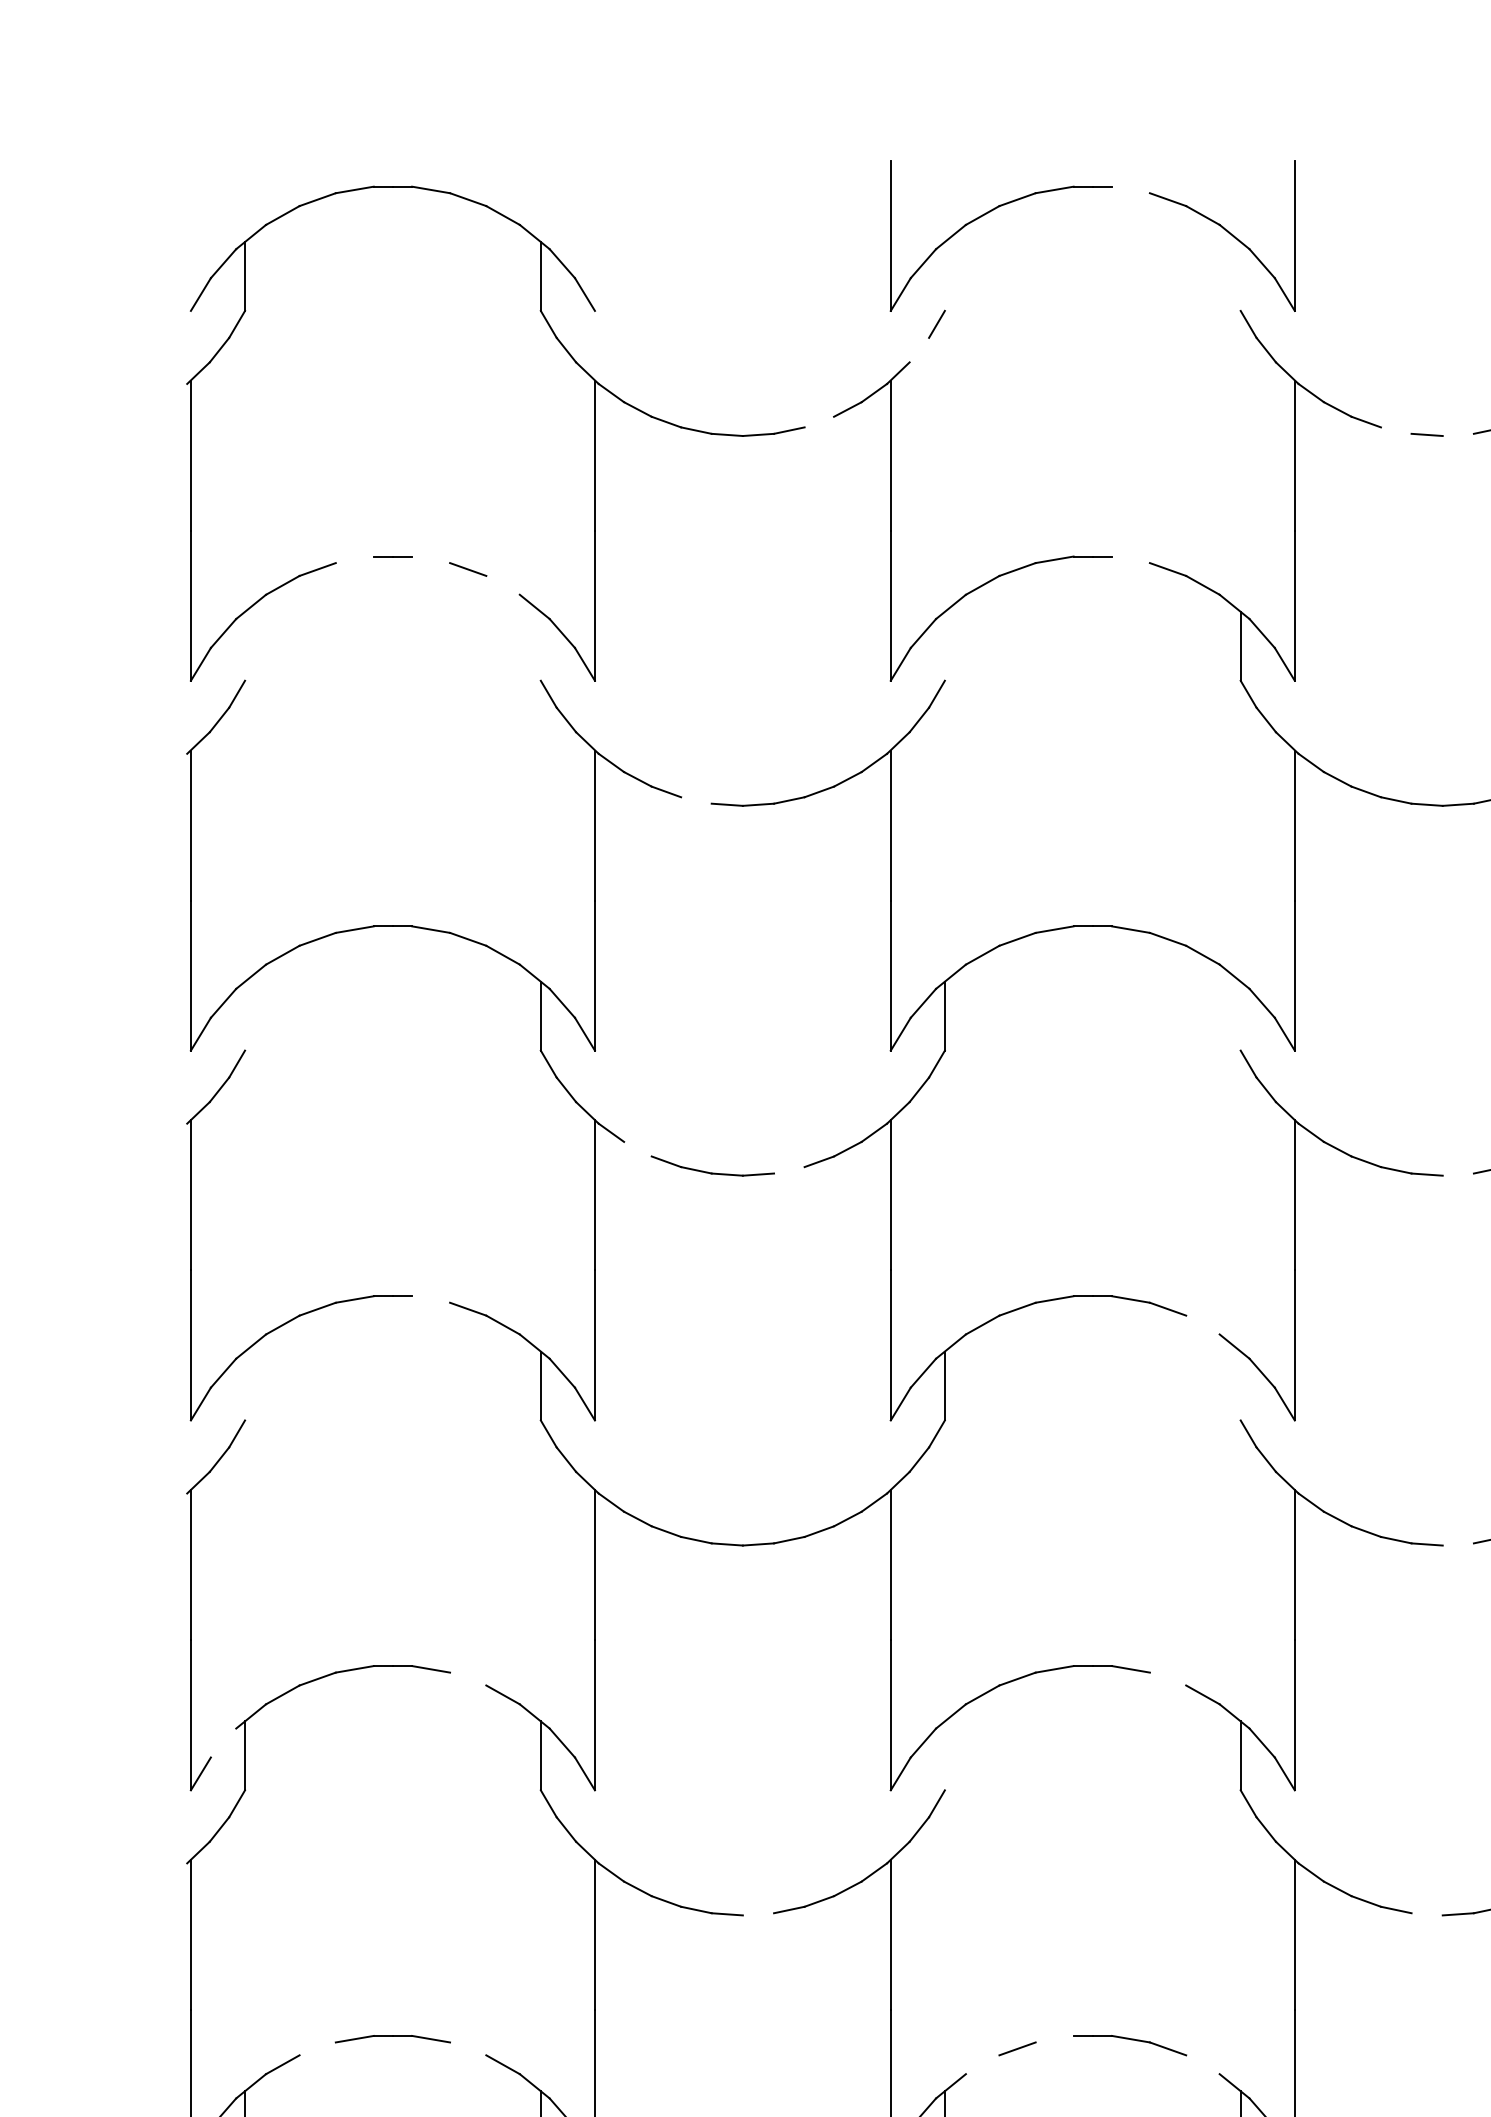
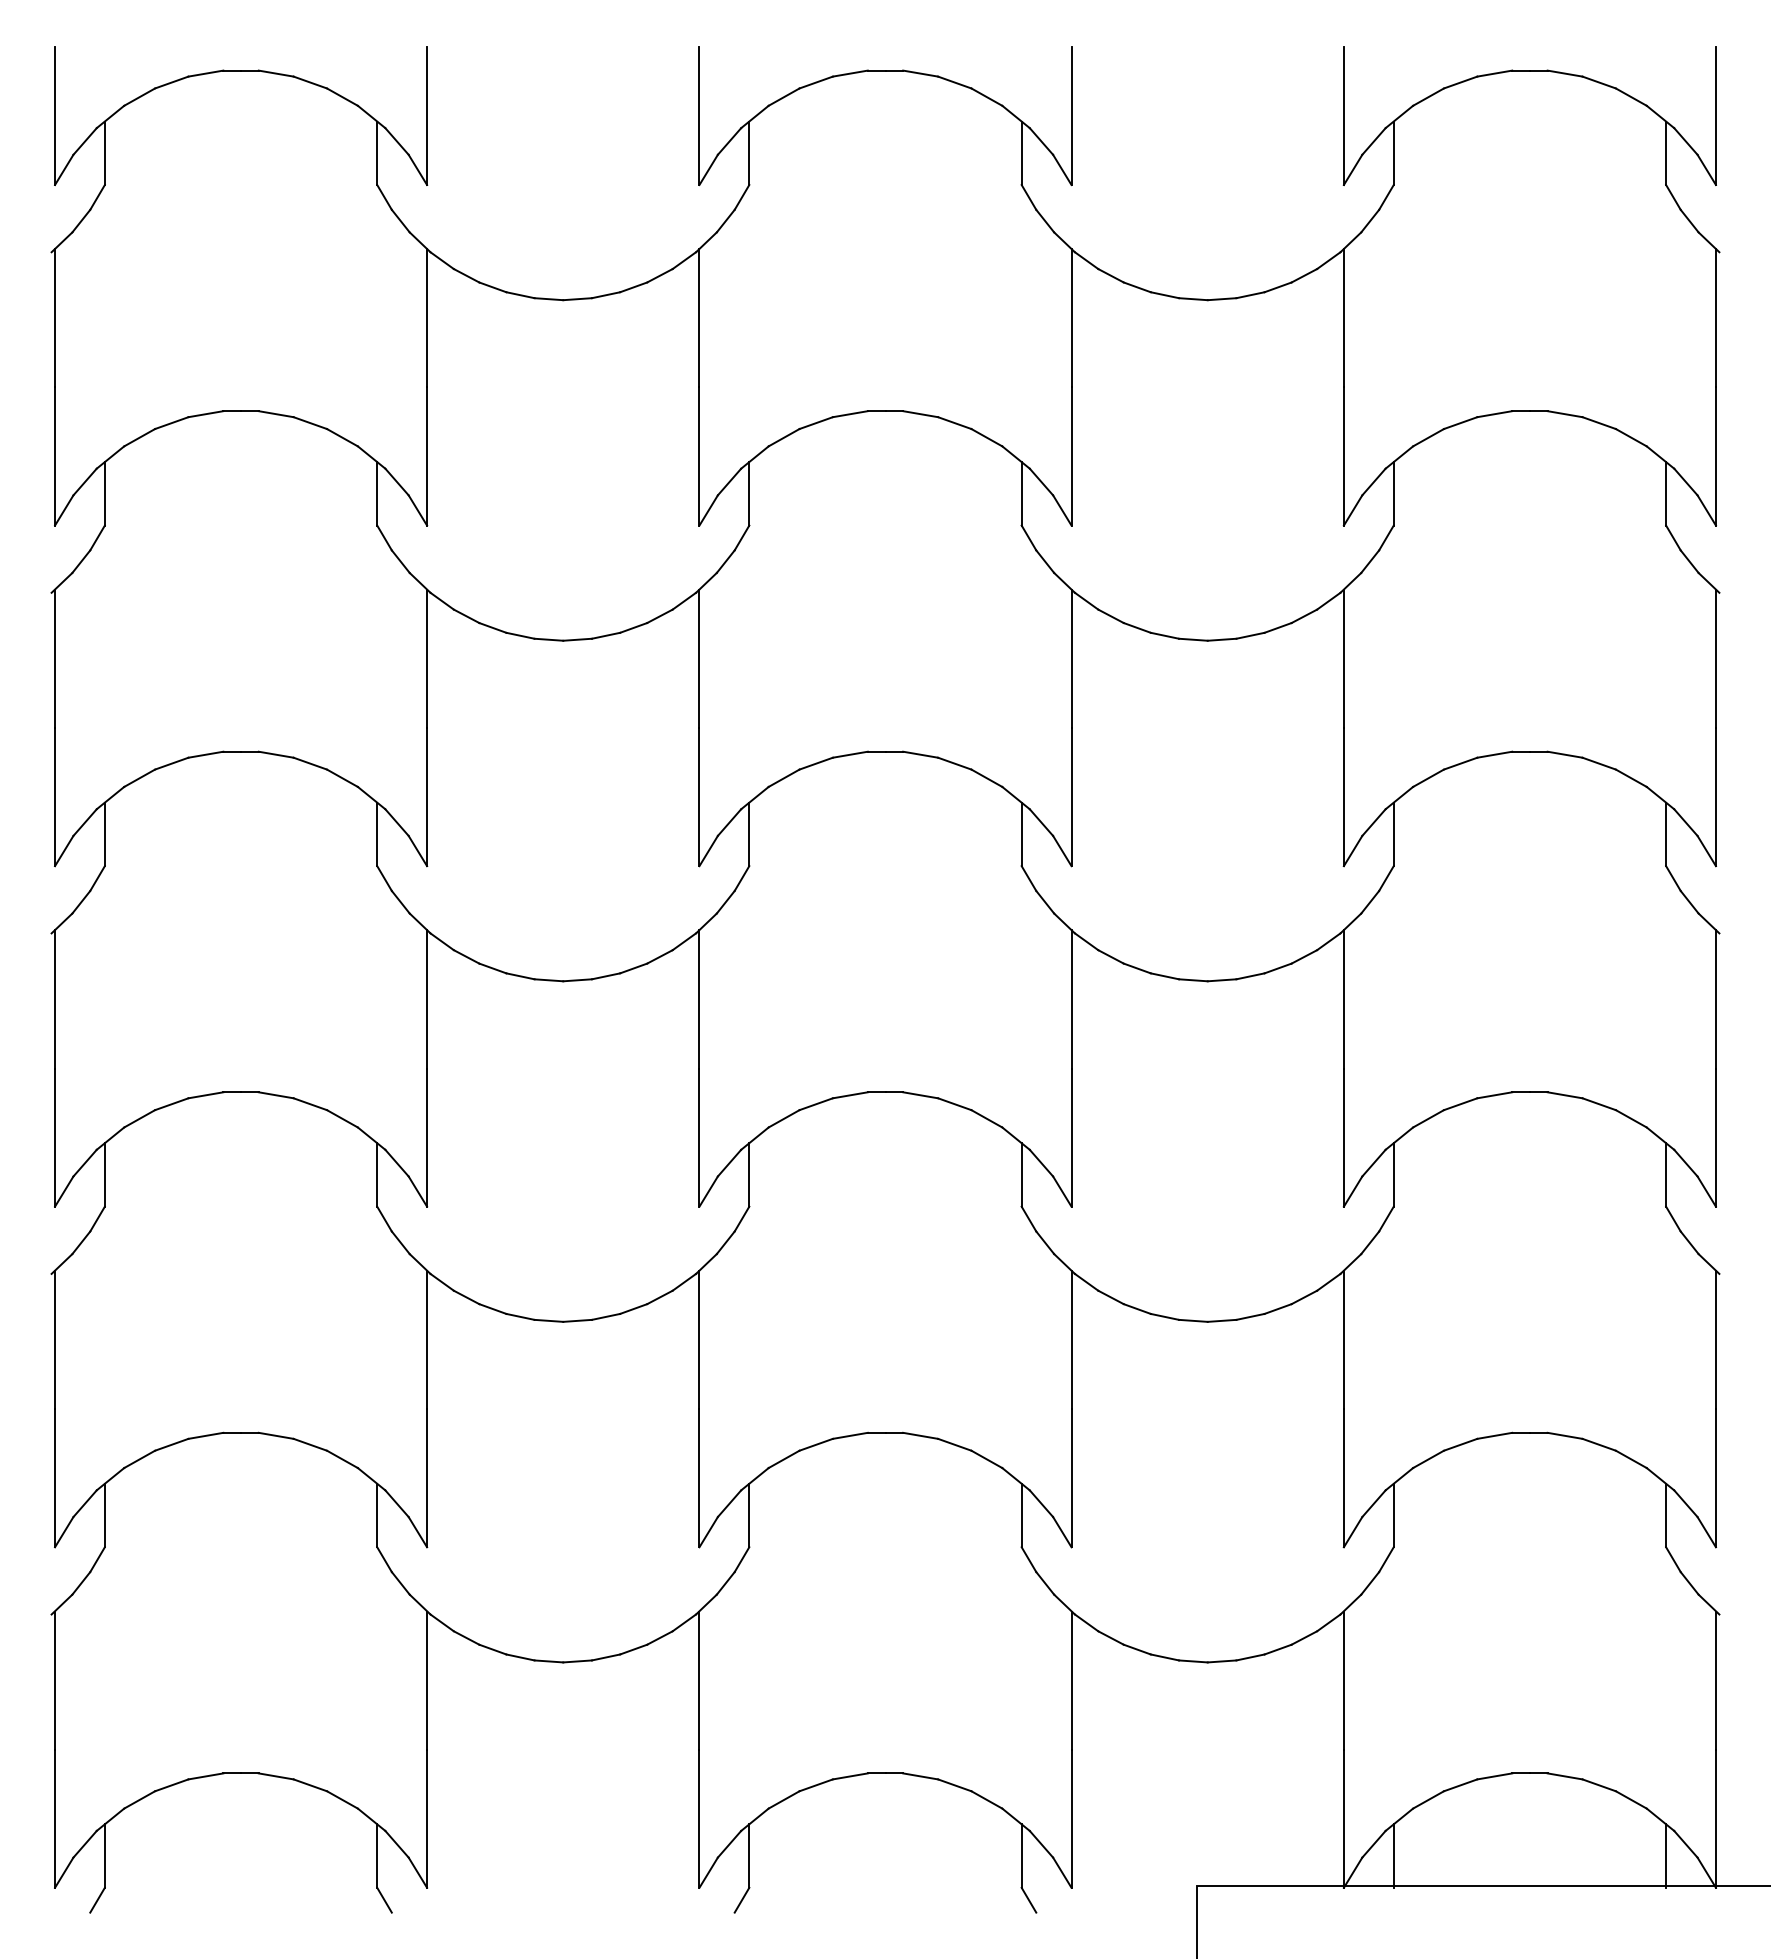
line: (1130, 189) -> (920, 73), added
line: (191, 235) -> (55, 115), added
line: (595, 235) -> (427, 115), added
line: (945, 276) -> (749, 153), added
line: (1240, 276) -> (1021, 153), added
line: (919, 349) -> (725, 220), added
line: (819, 422) -> (633, 287), added
line: (1395, 430) -> (1164, 295), added
line: (1457, 435) -> (1221, 299), added
line: (354, 560) -> (205, 414), added
line: (430, 560) -> (275, 414), added
line: (1130, 560) -> (920, 414), added
line: (503, 585) -> (342, 437), added
line: (244, 645) -> (104, 493), added
line: (541, 645) -> (377, 493), added
line: (945, 645) -> (749, 493), added
line: (696, 800) -> (520, 635), added
line: (244, 1016) -> (104, 834), added
line: (1240, 1016) -> (1021, 834), added
line: (637, 1148) -> (466, 956), added
line: (788, 1170) -> (605, 976), added
line: (1457, 1174) -> (1221, 980), added
line: (430, 1299) -> (275, 1095), added
line: (1202, 1324) -> (986, 1118), added
line: (244, 1385) -> (104, 1174), added
line: (1240, 1385) -> (1021, 1174), added
line: (1457, 1544) -> (1221, 1320), added
line: (468, 1678) -> (310, 1444), added
line: (1167, 1678) -> (954, 1444), added
line: (222, 1742) -> (84, 1503), added
line: (945, 1755) -> (749, 1515), added
line: (758, 1914) -> (577, 1661), added
line: (1427, 1914) -> (1193, 1661), added
line: (1053, 2039) -> (849, 1776), added
line: (317, 2049) -> (171, 1785), added
line: (468, 2049) -> (310, 1785), added
line: (982, 2064) -> (783, 1799), added
line: (1202, 2064) -> (986, 1799), added

